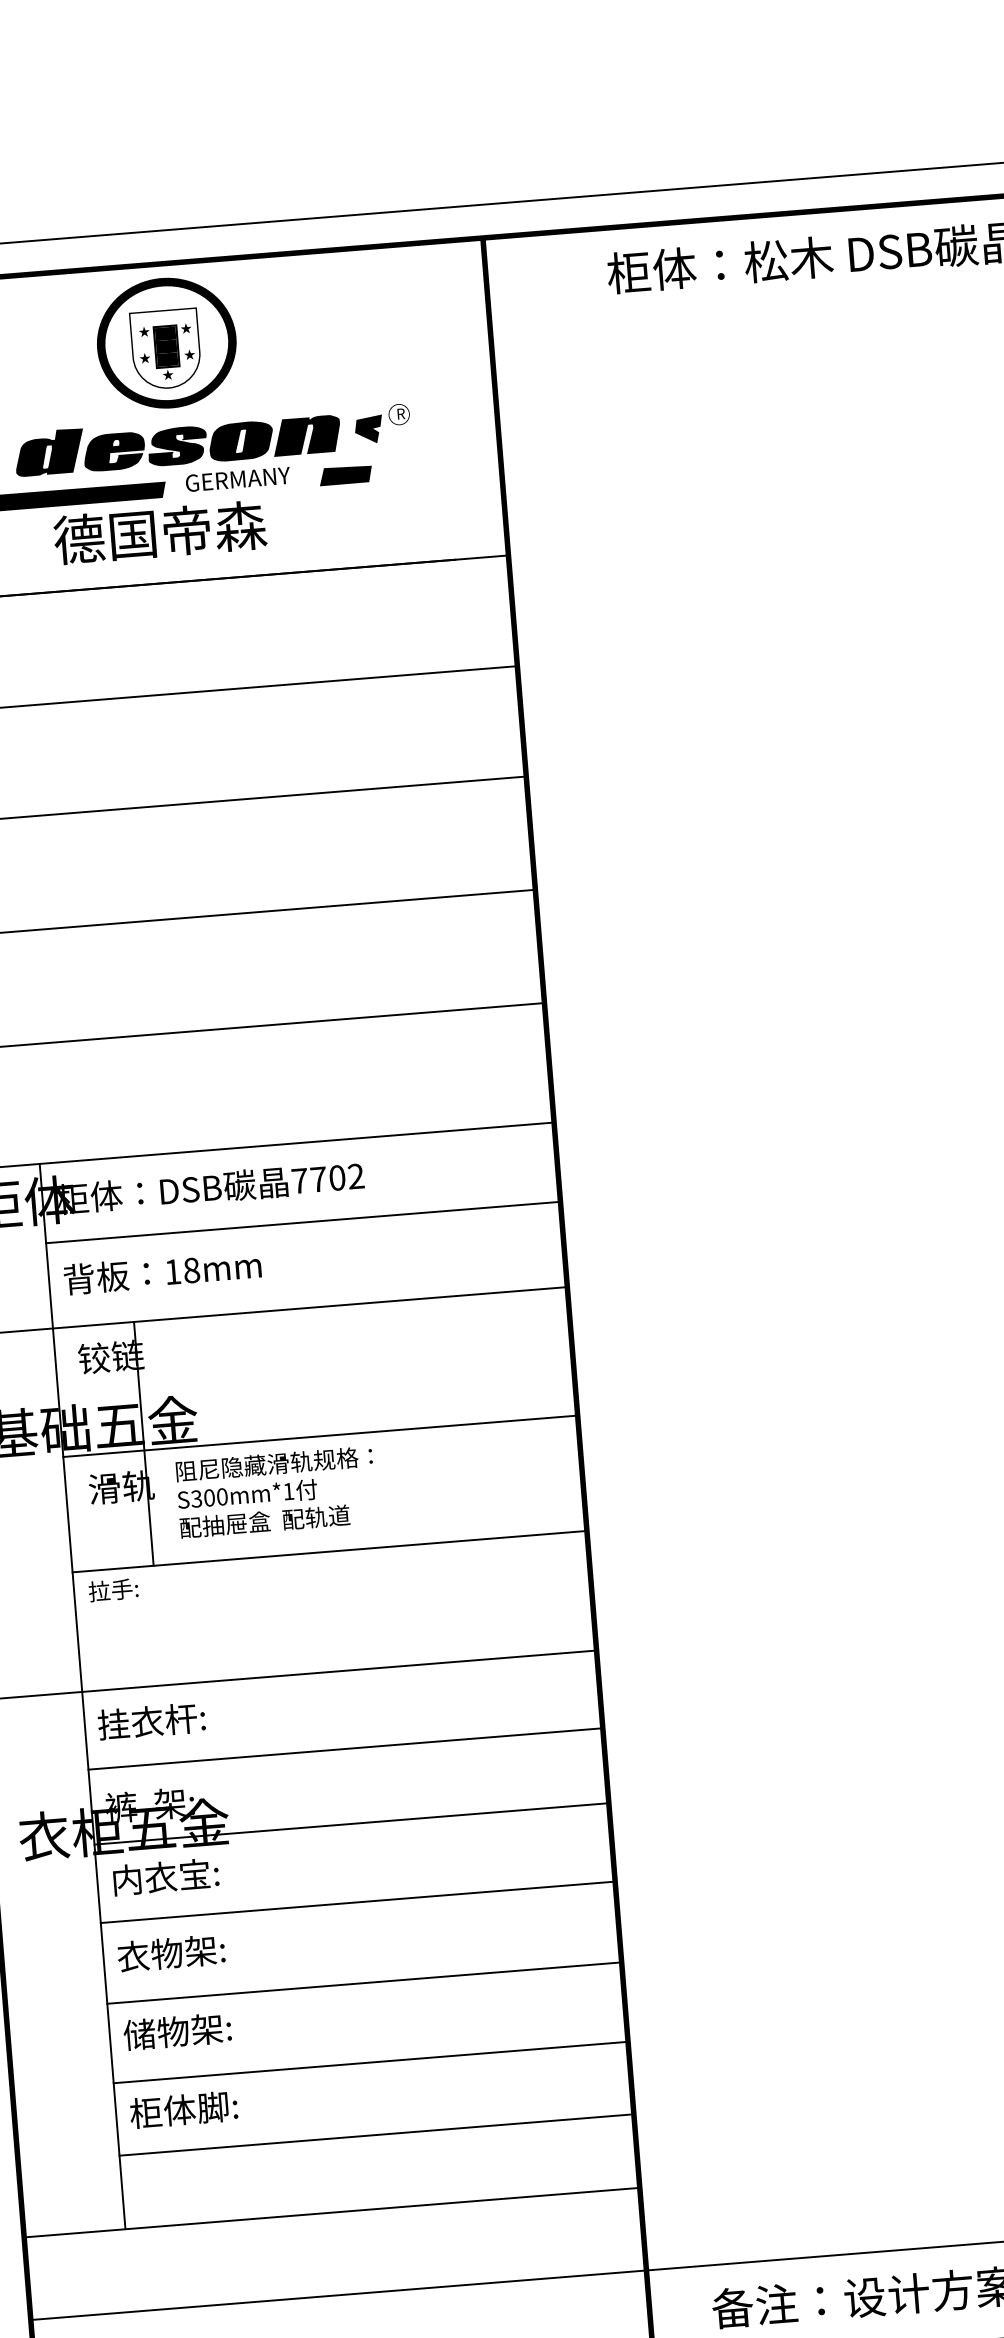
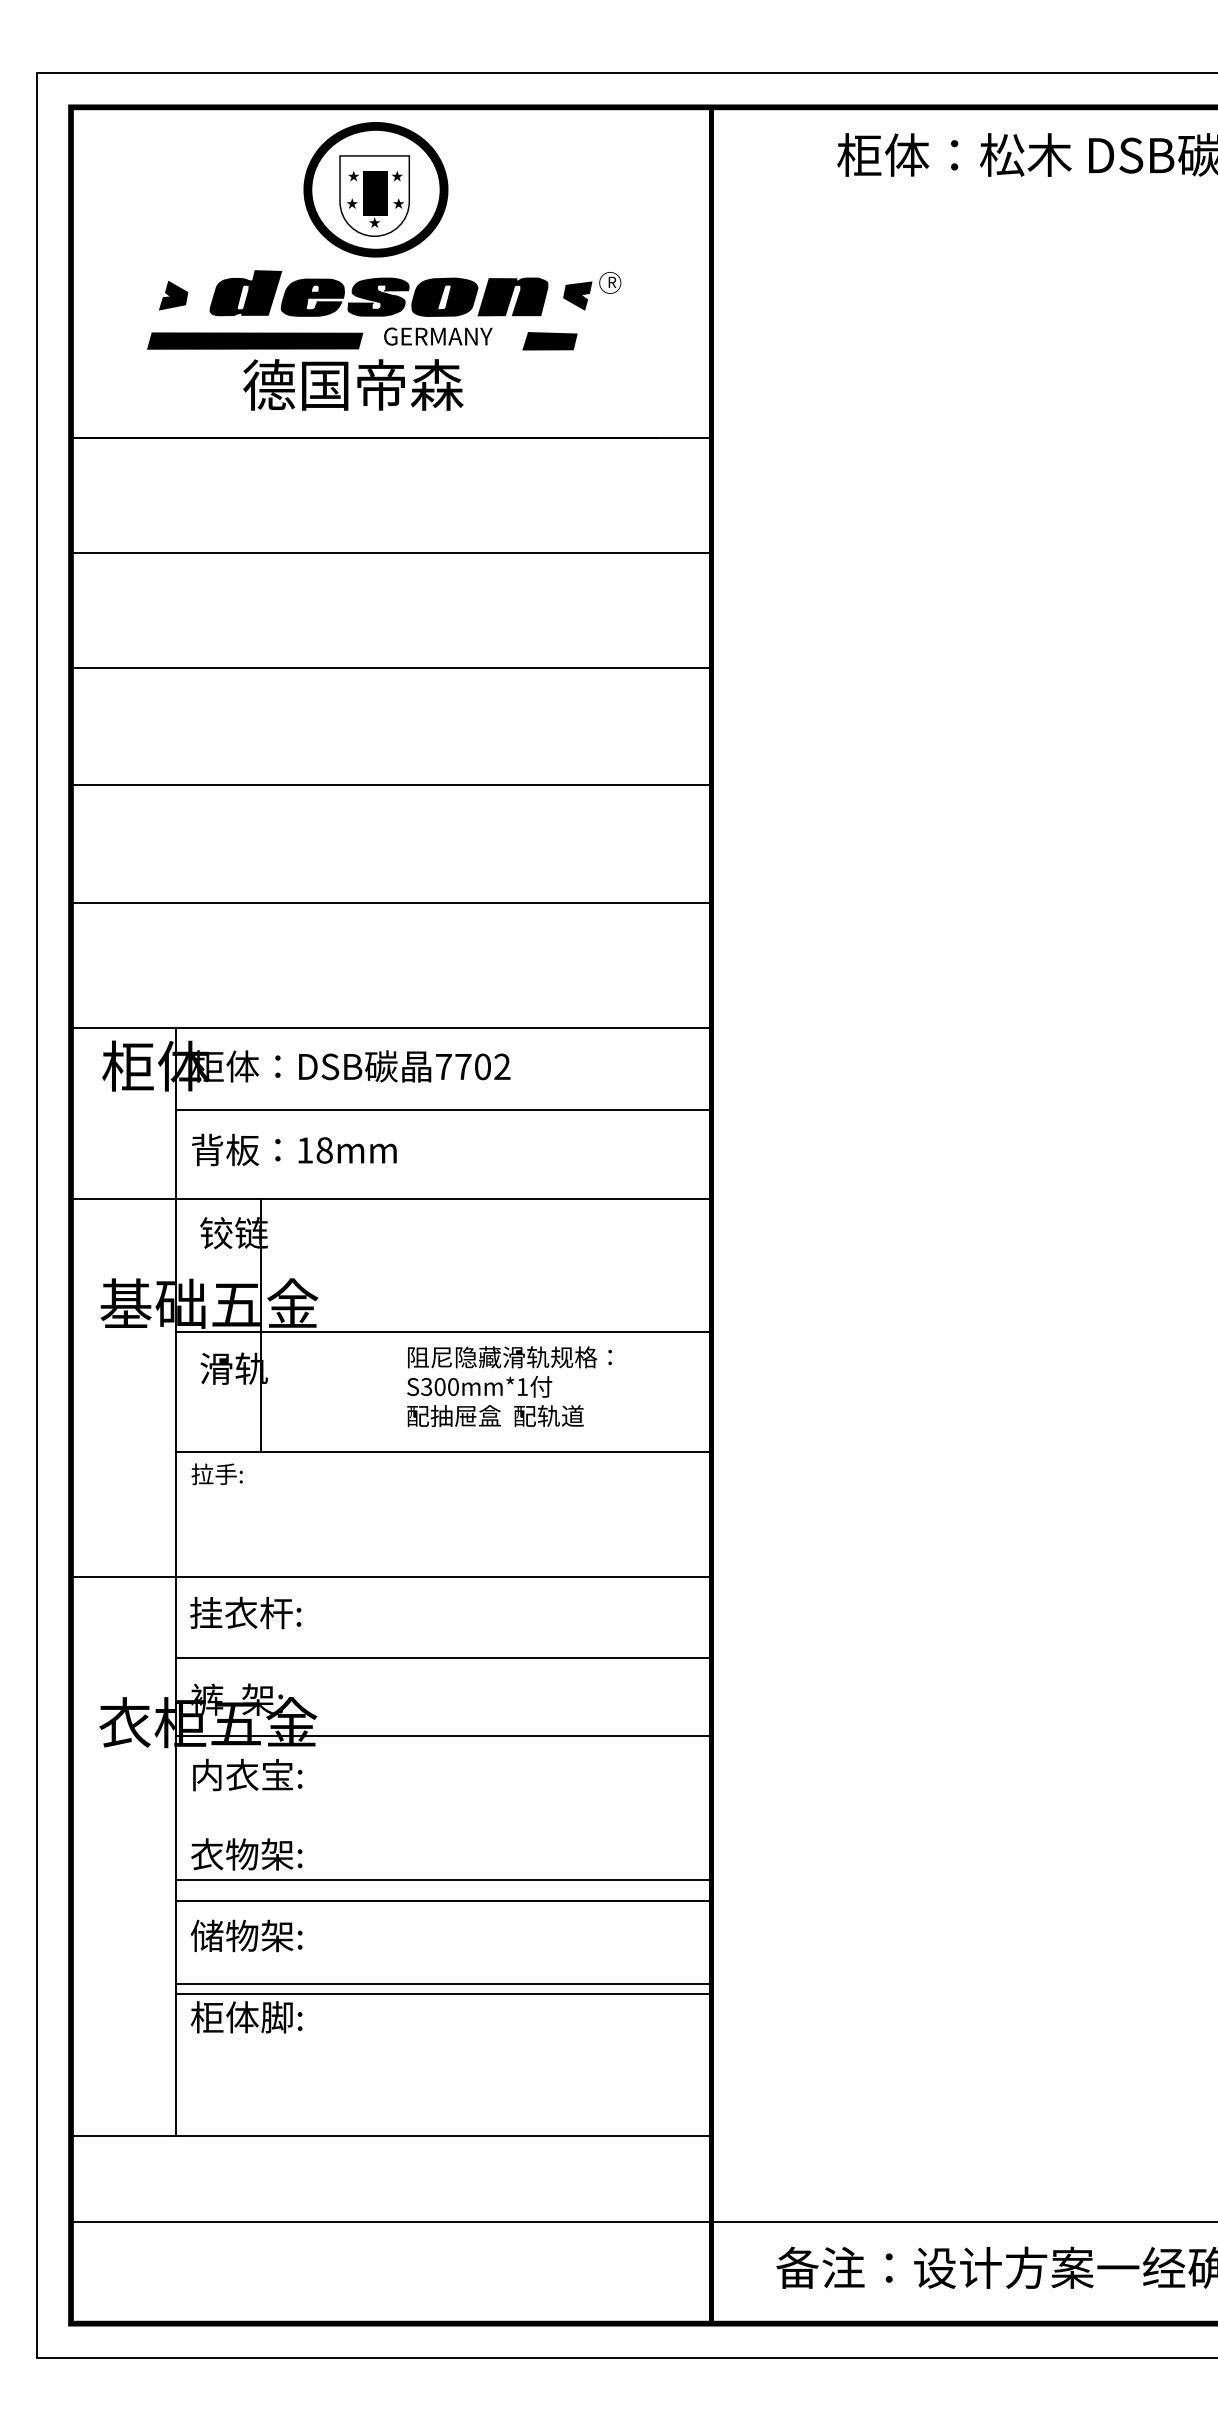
text: (276, 1492) -> (509, 1386), moved
line: (357, 1902) -> (443, 1880), moved
line: (376, 2135) -> (443, 1994), moved

